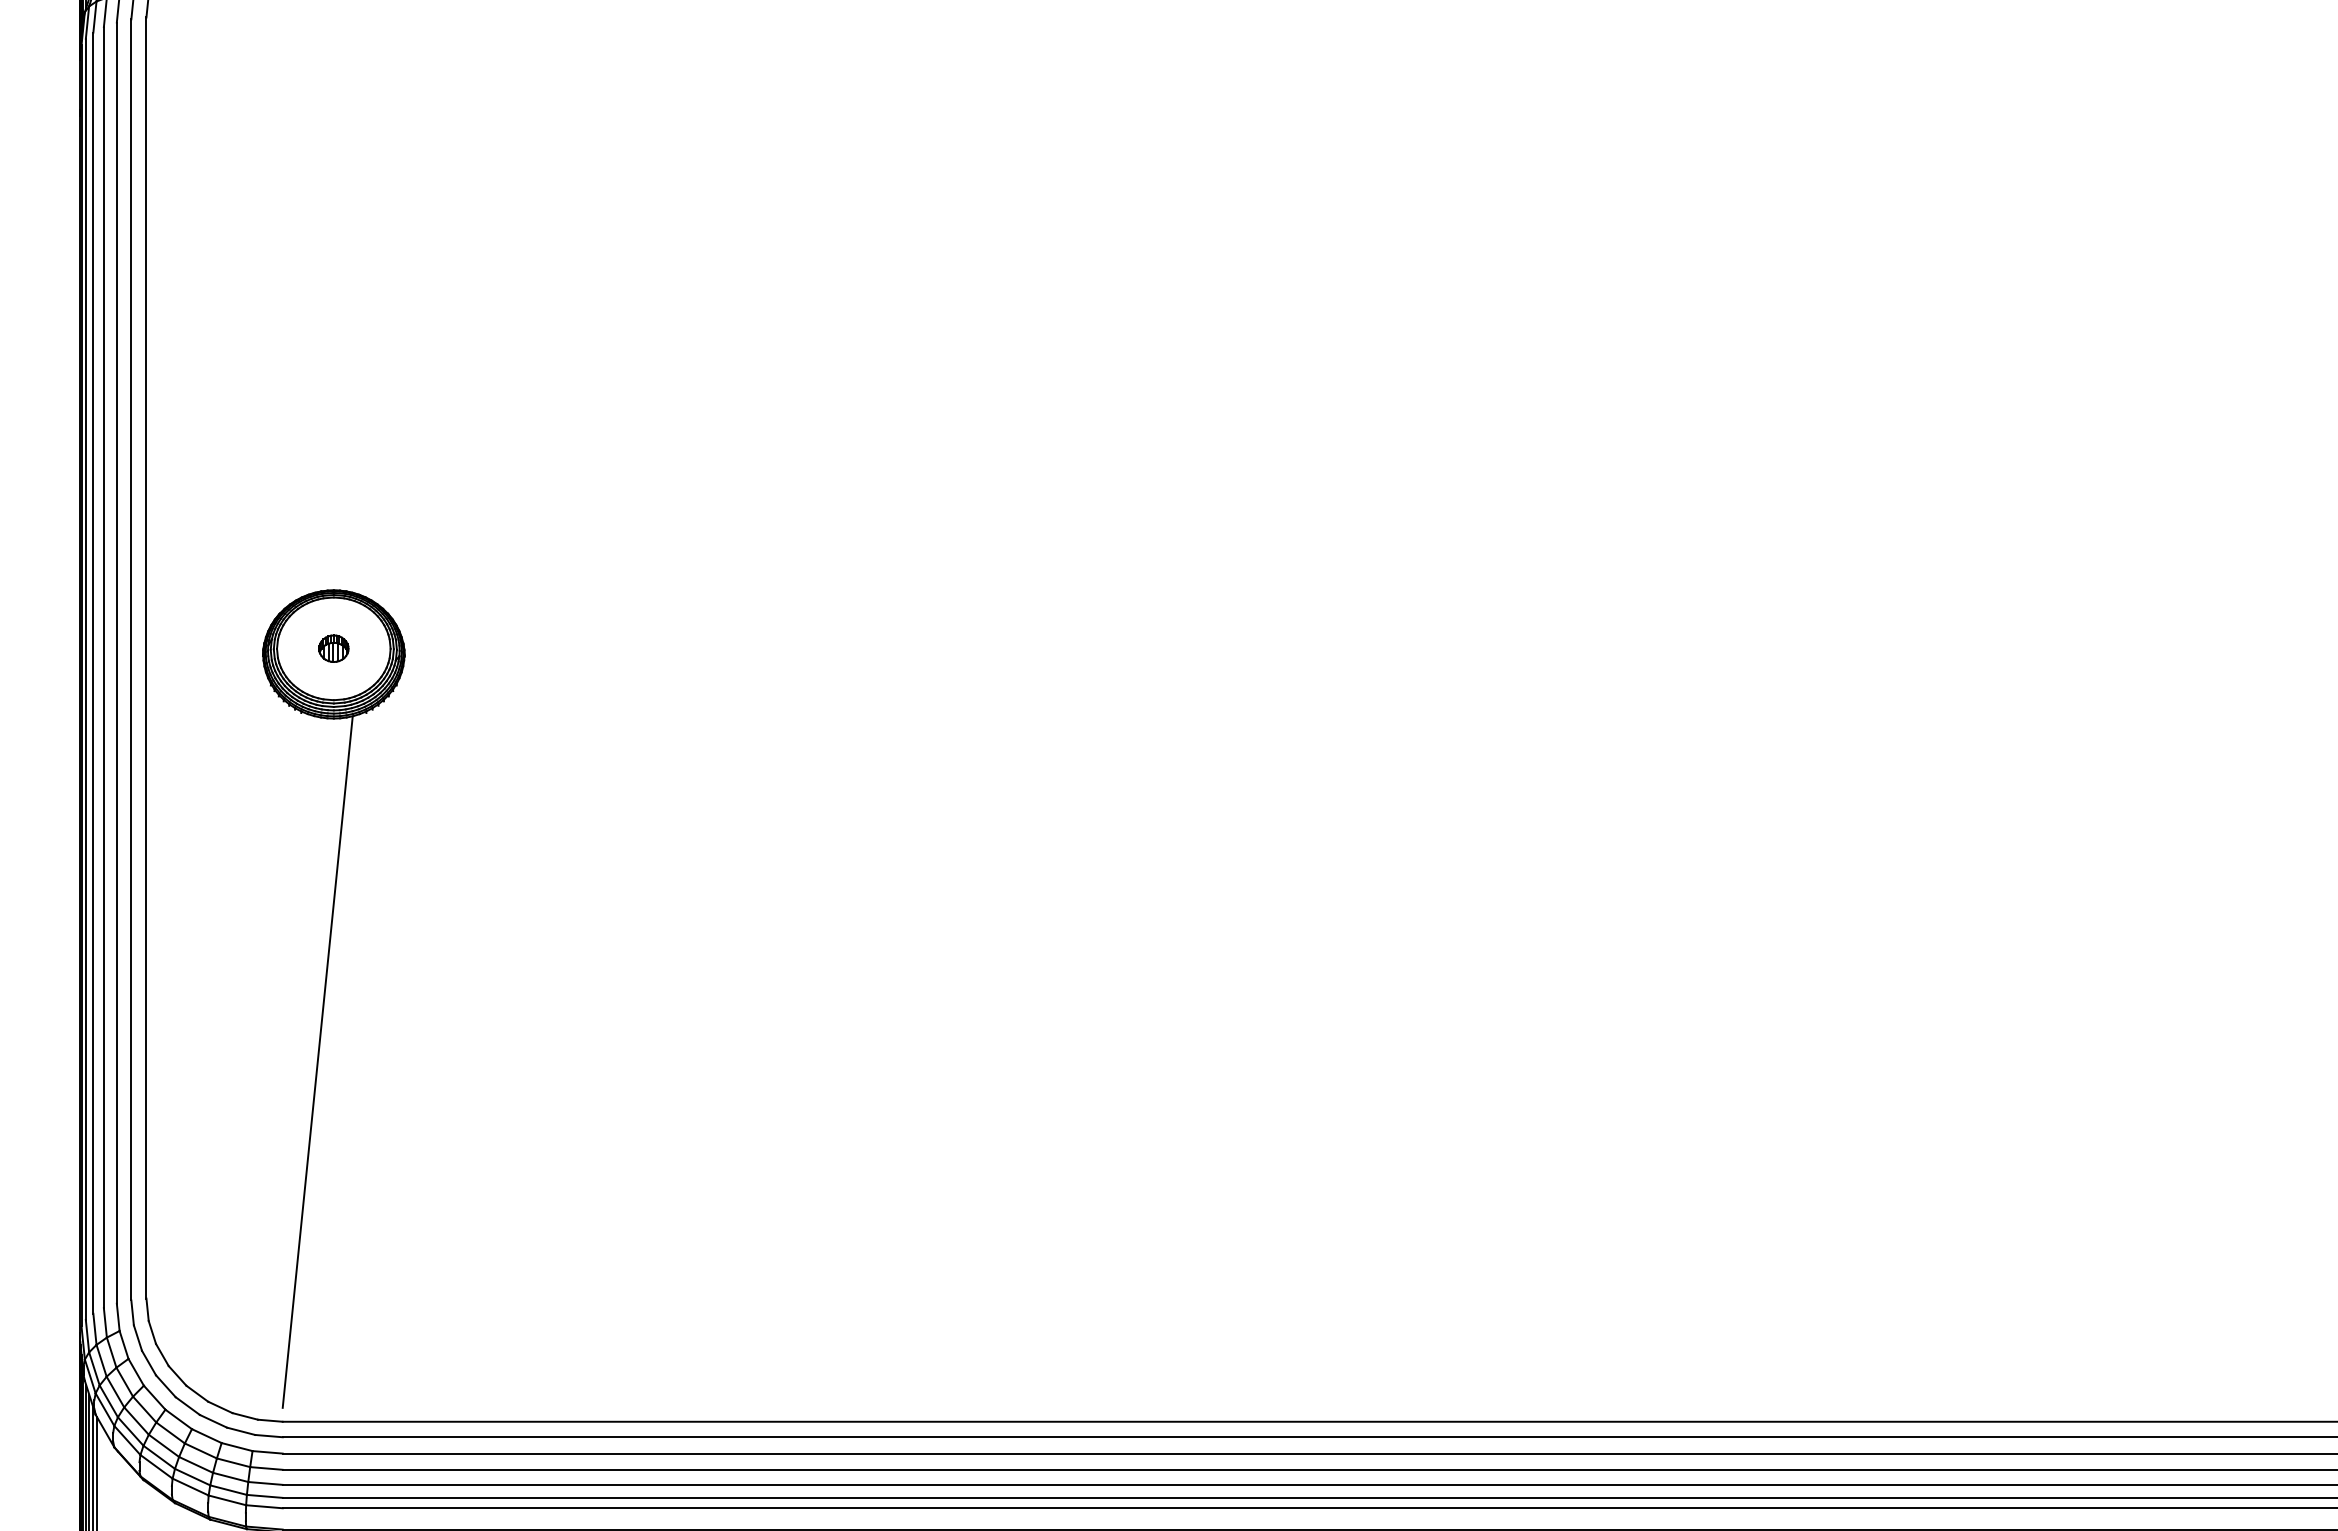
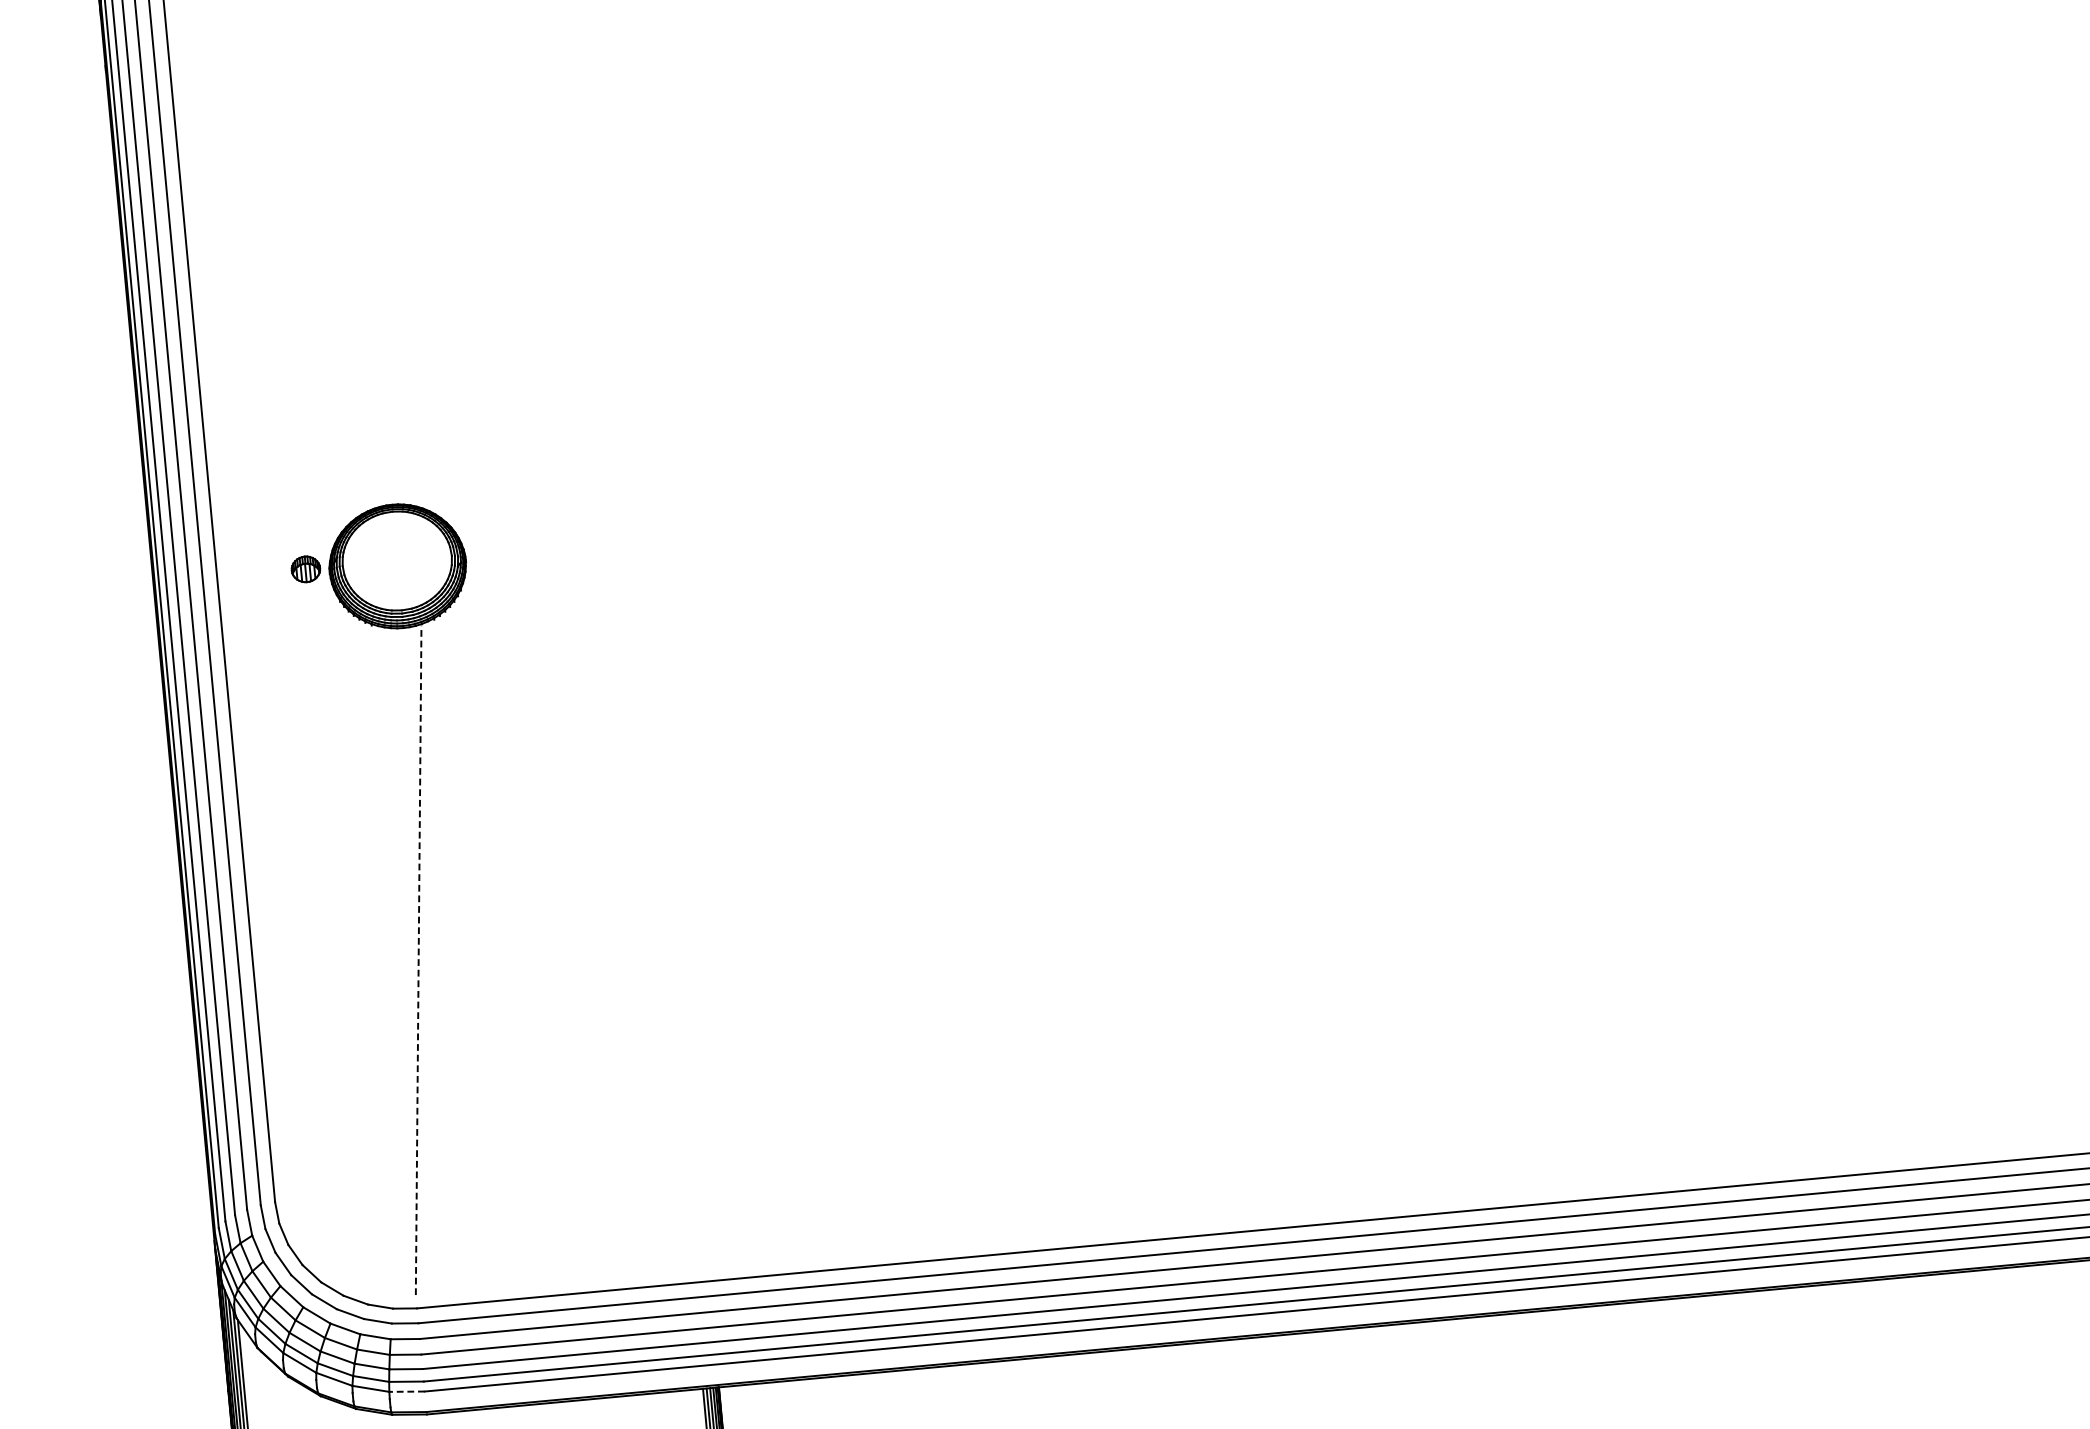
part: (333, 648) -> (305, 569), moved
line: (317, 1062) -> (418, 960), solid -> dashed
line: (263, 1506) -> (406, 1391), solid -> dashed

